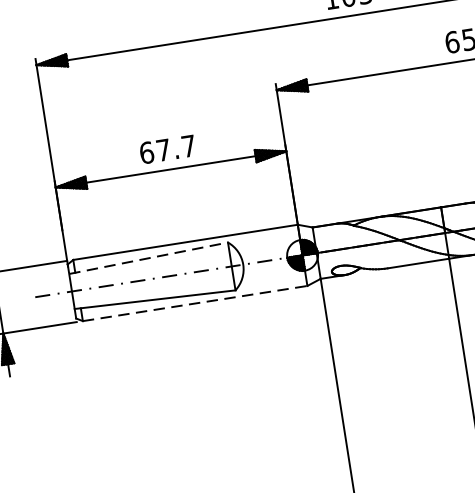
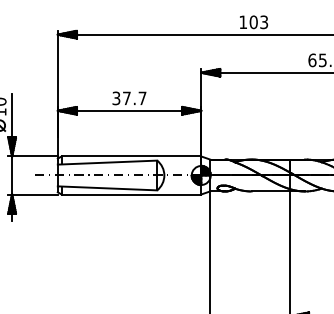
text: (146, 152) -> (116, 98), 67.7 -> 37.7
line: (148, 258) -> (107, 162), dashed -> solid
line: (195, 303) -> (131, 194), dashed -> solid

